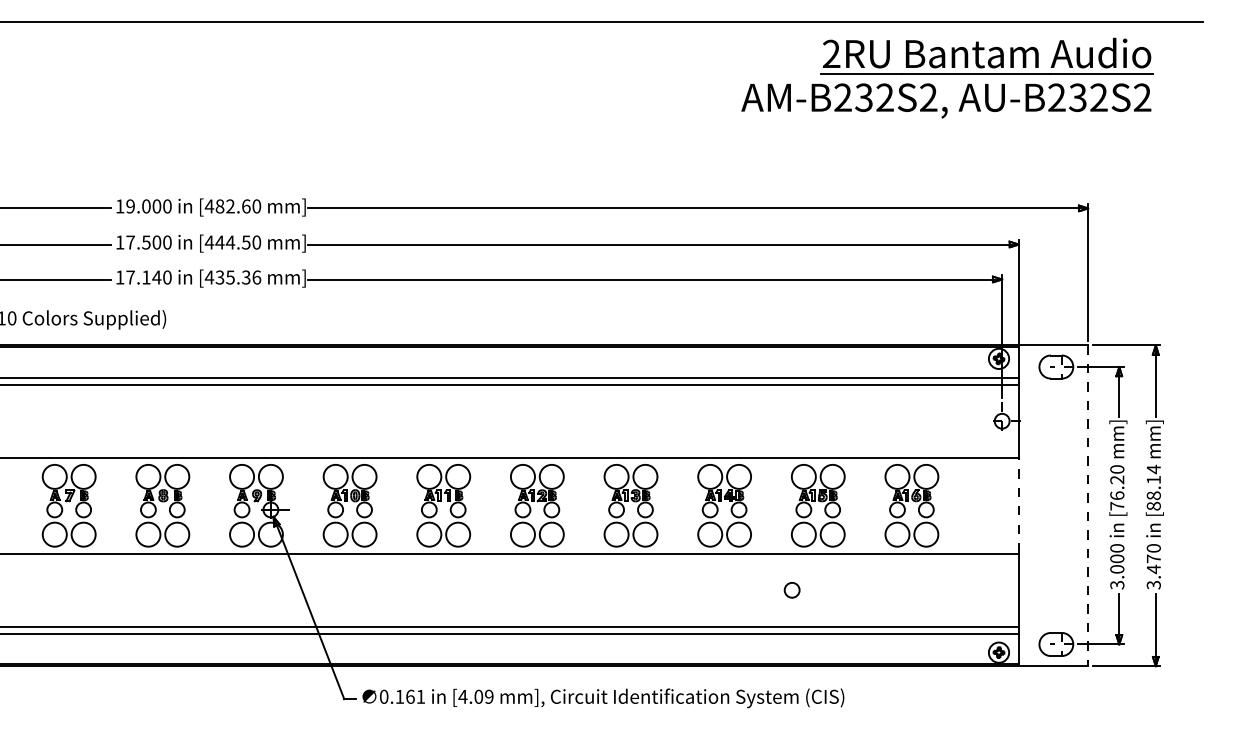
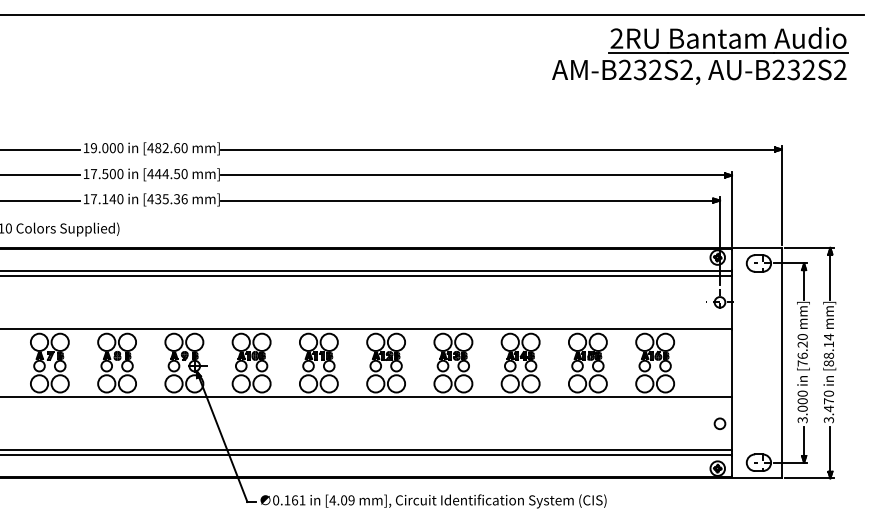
part: (947, 77) -> (700, 55), moved
line: (1018, 505) -> (731, 362), dashed -> solid
line: (1088, 506) -> (782, 363), dashed -> solid
circle: (791, 590) -> (719, 423), moved

